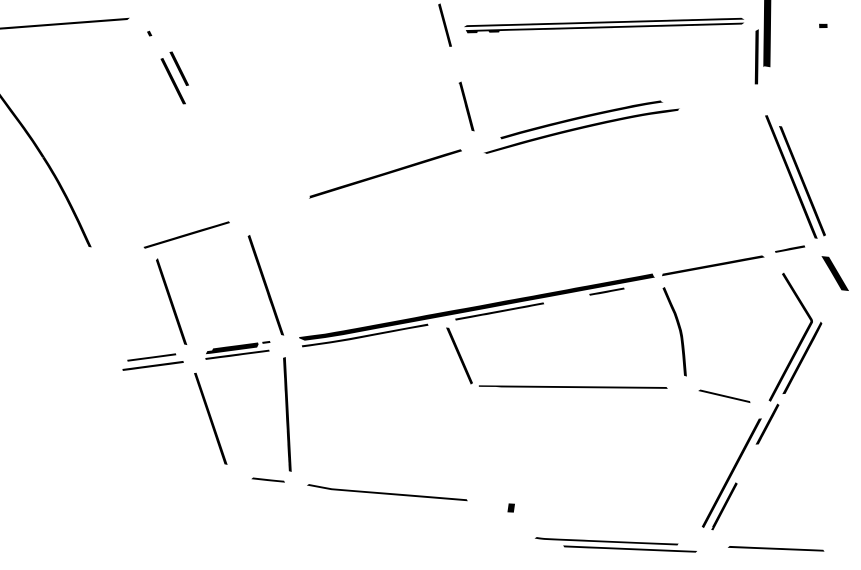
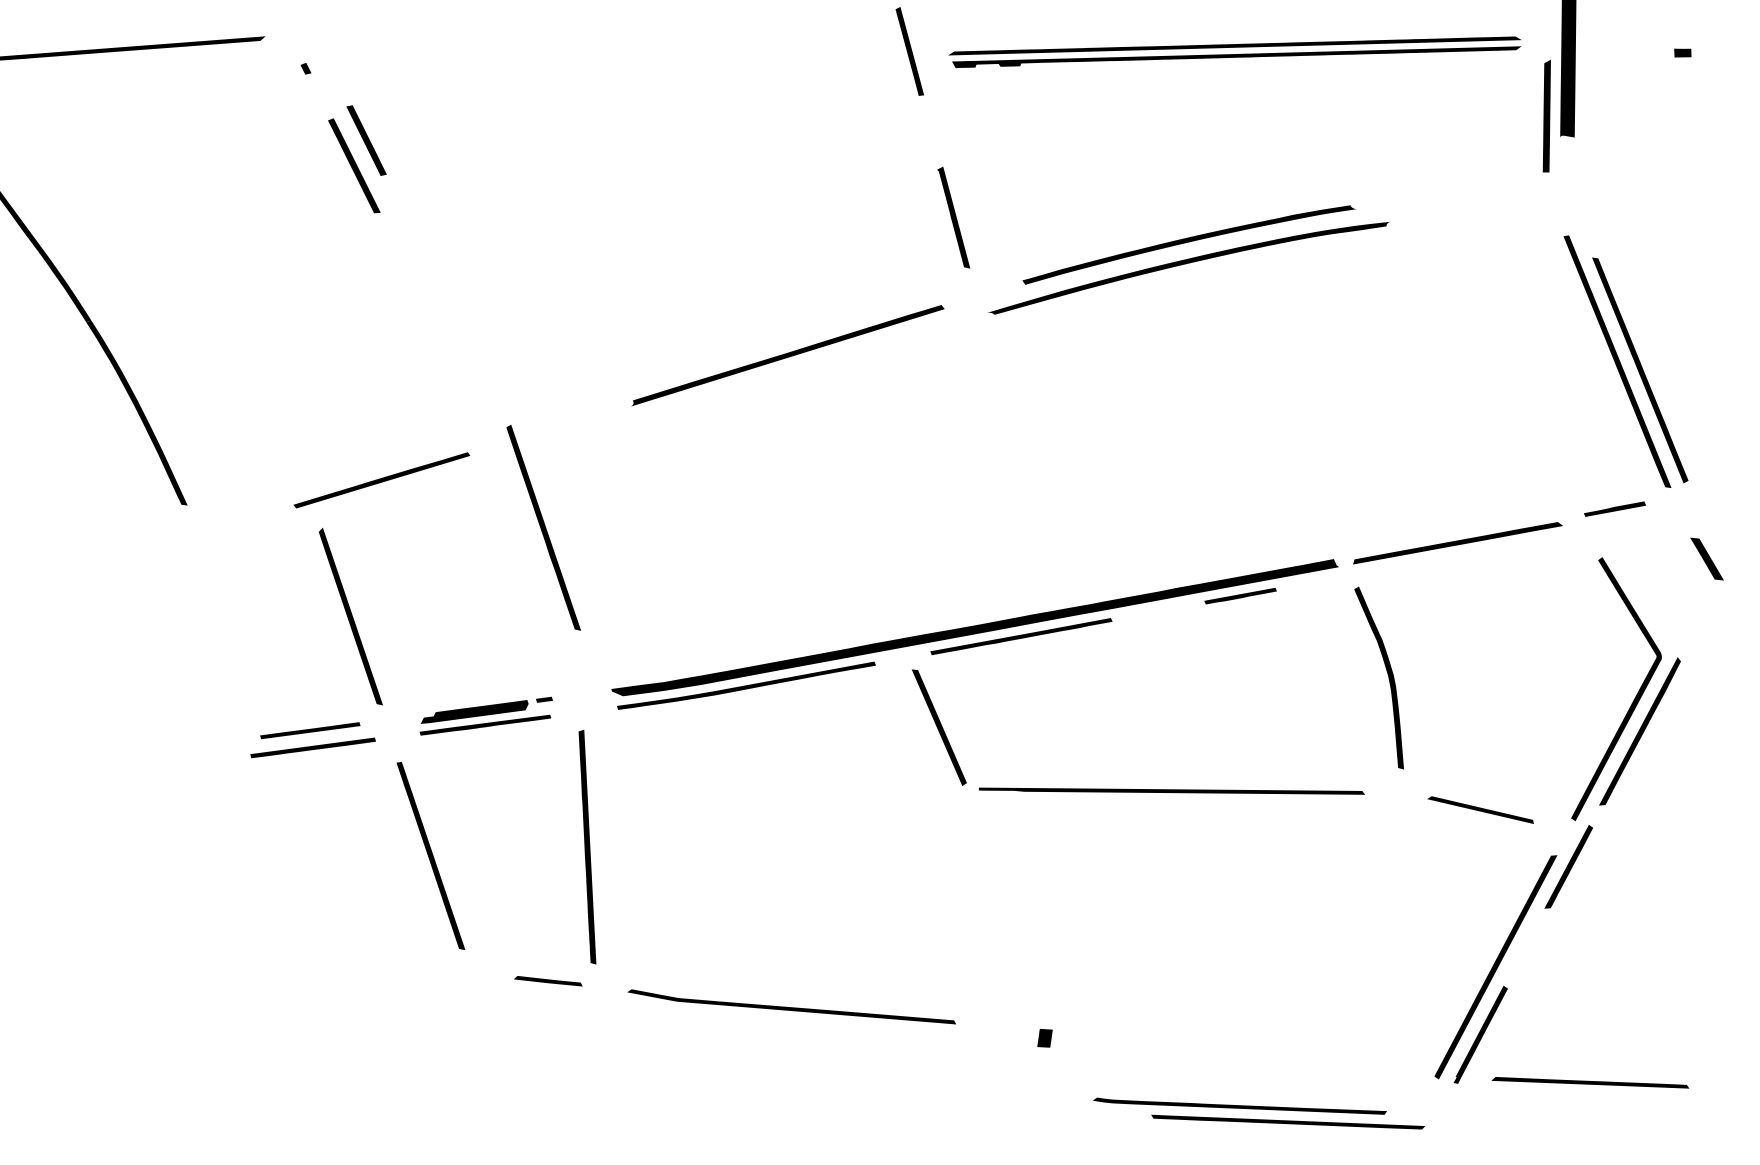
part: (834, 273) -> (1705, 558), size x0.6
line: (265, 285) -> (542, 528), moved
line: (776, 548) -> (1591, 1082), moved

